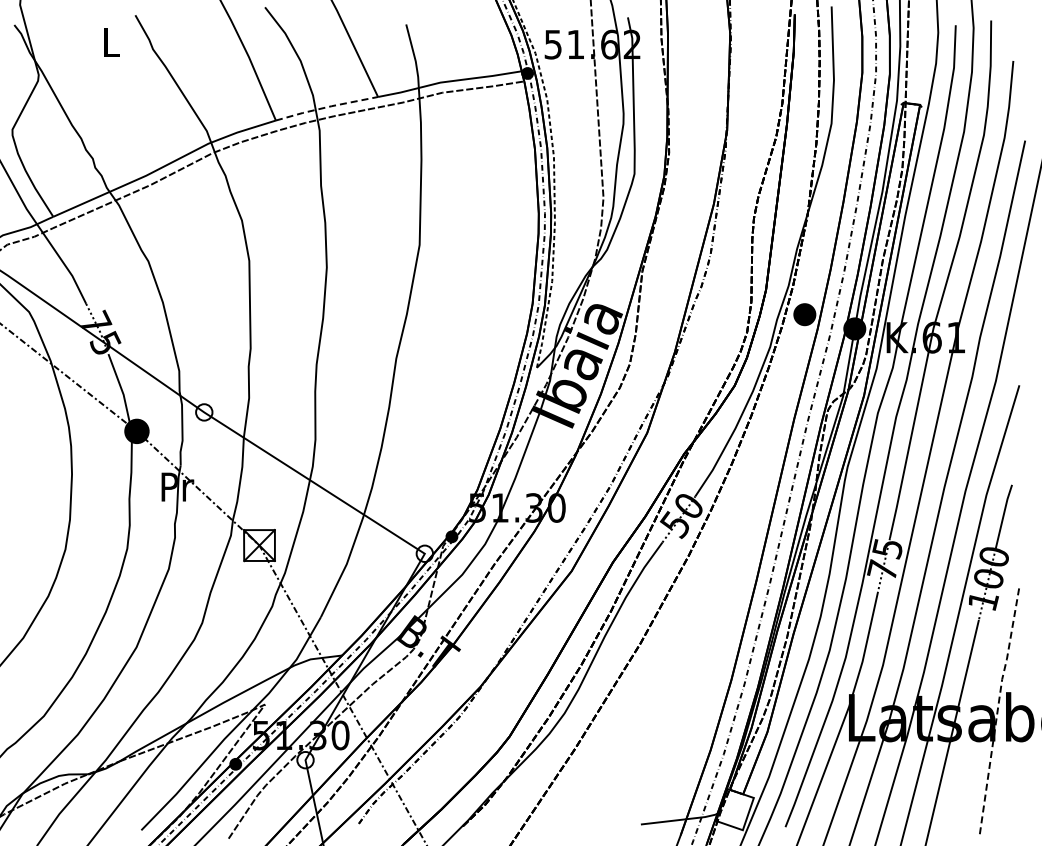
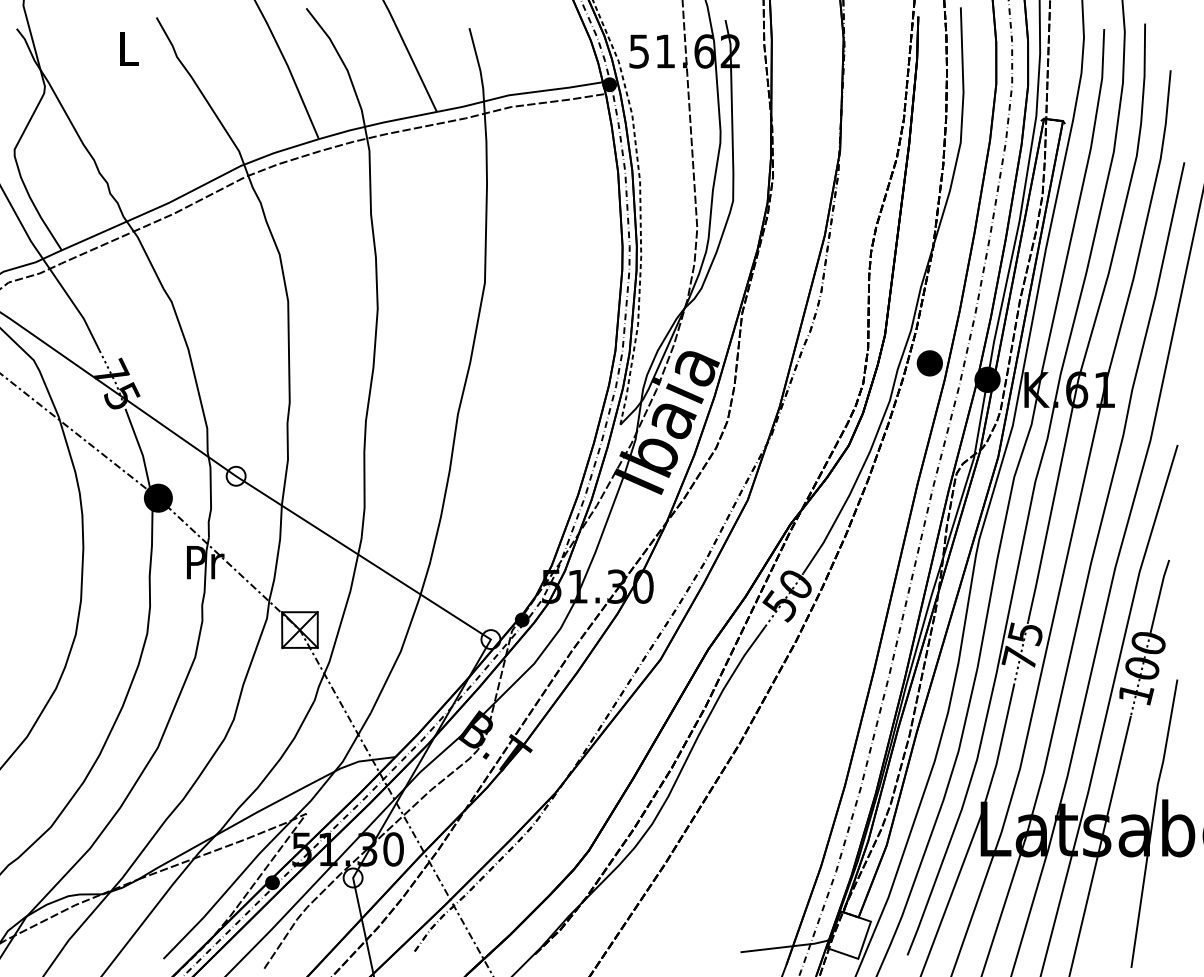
line: (327, 107) -> (378, 124), dashed -> solid
line: (997, 711) -> (1152, 821), dashed -> solid

